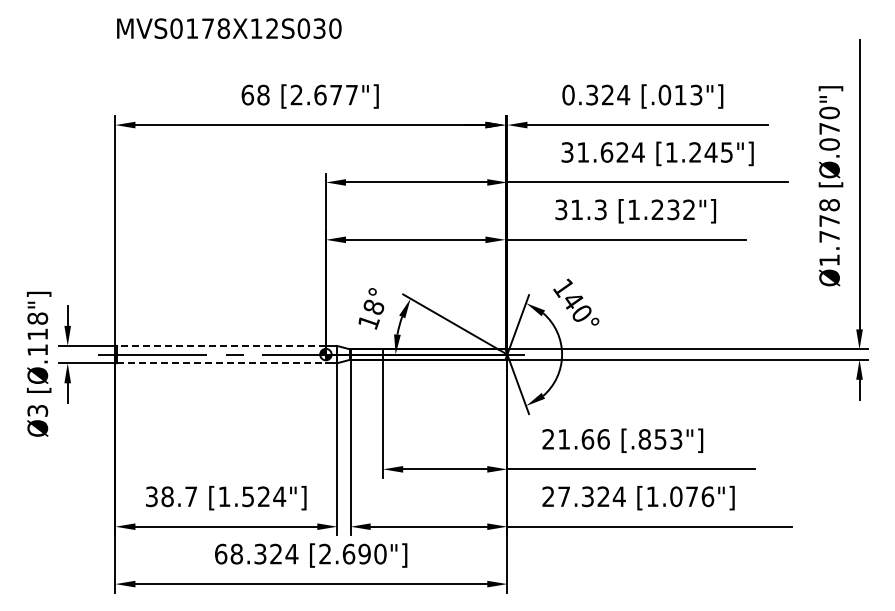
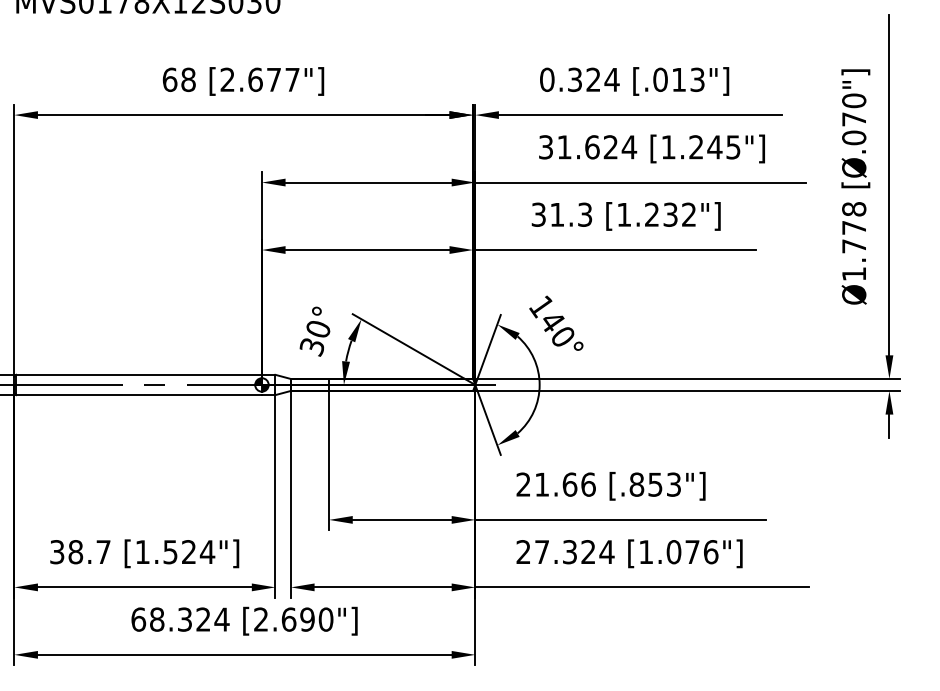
text: (371, 314) -> (315, 337), 18° -> 30°
line: (221, 345) -> (139, 374), dashed -> solid
line: (222, 363) -> (140, 395), dashed -> solid

